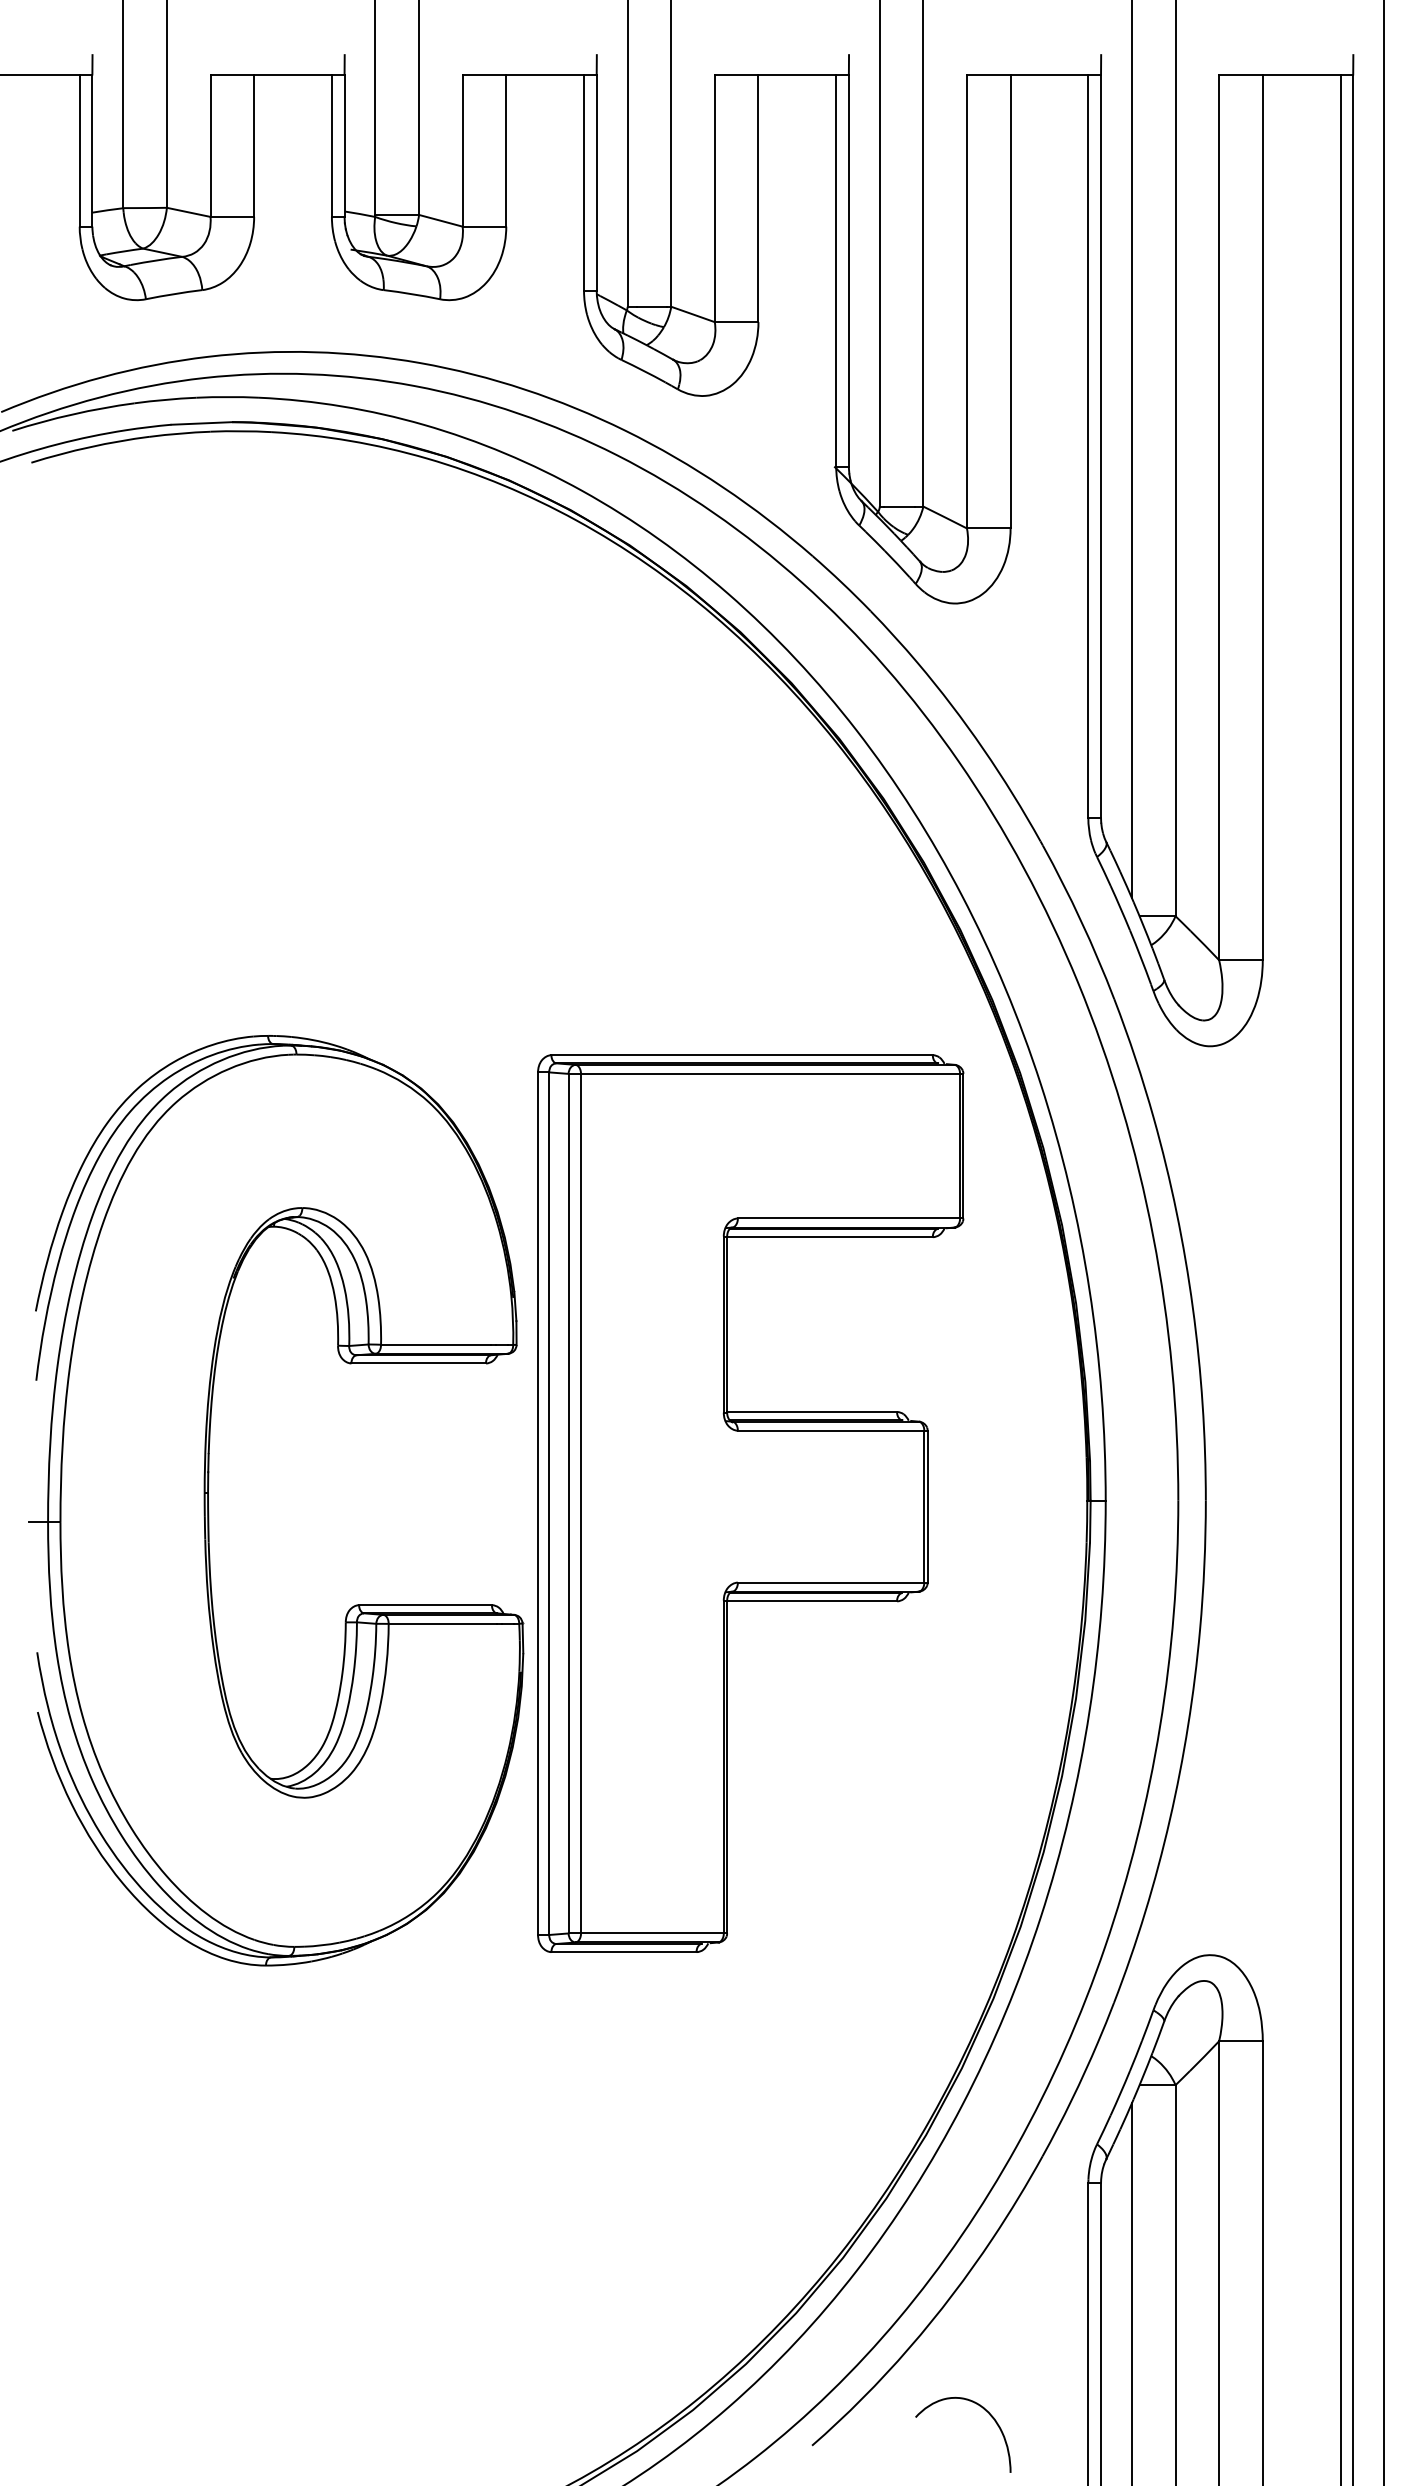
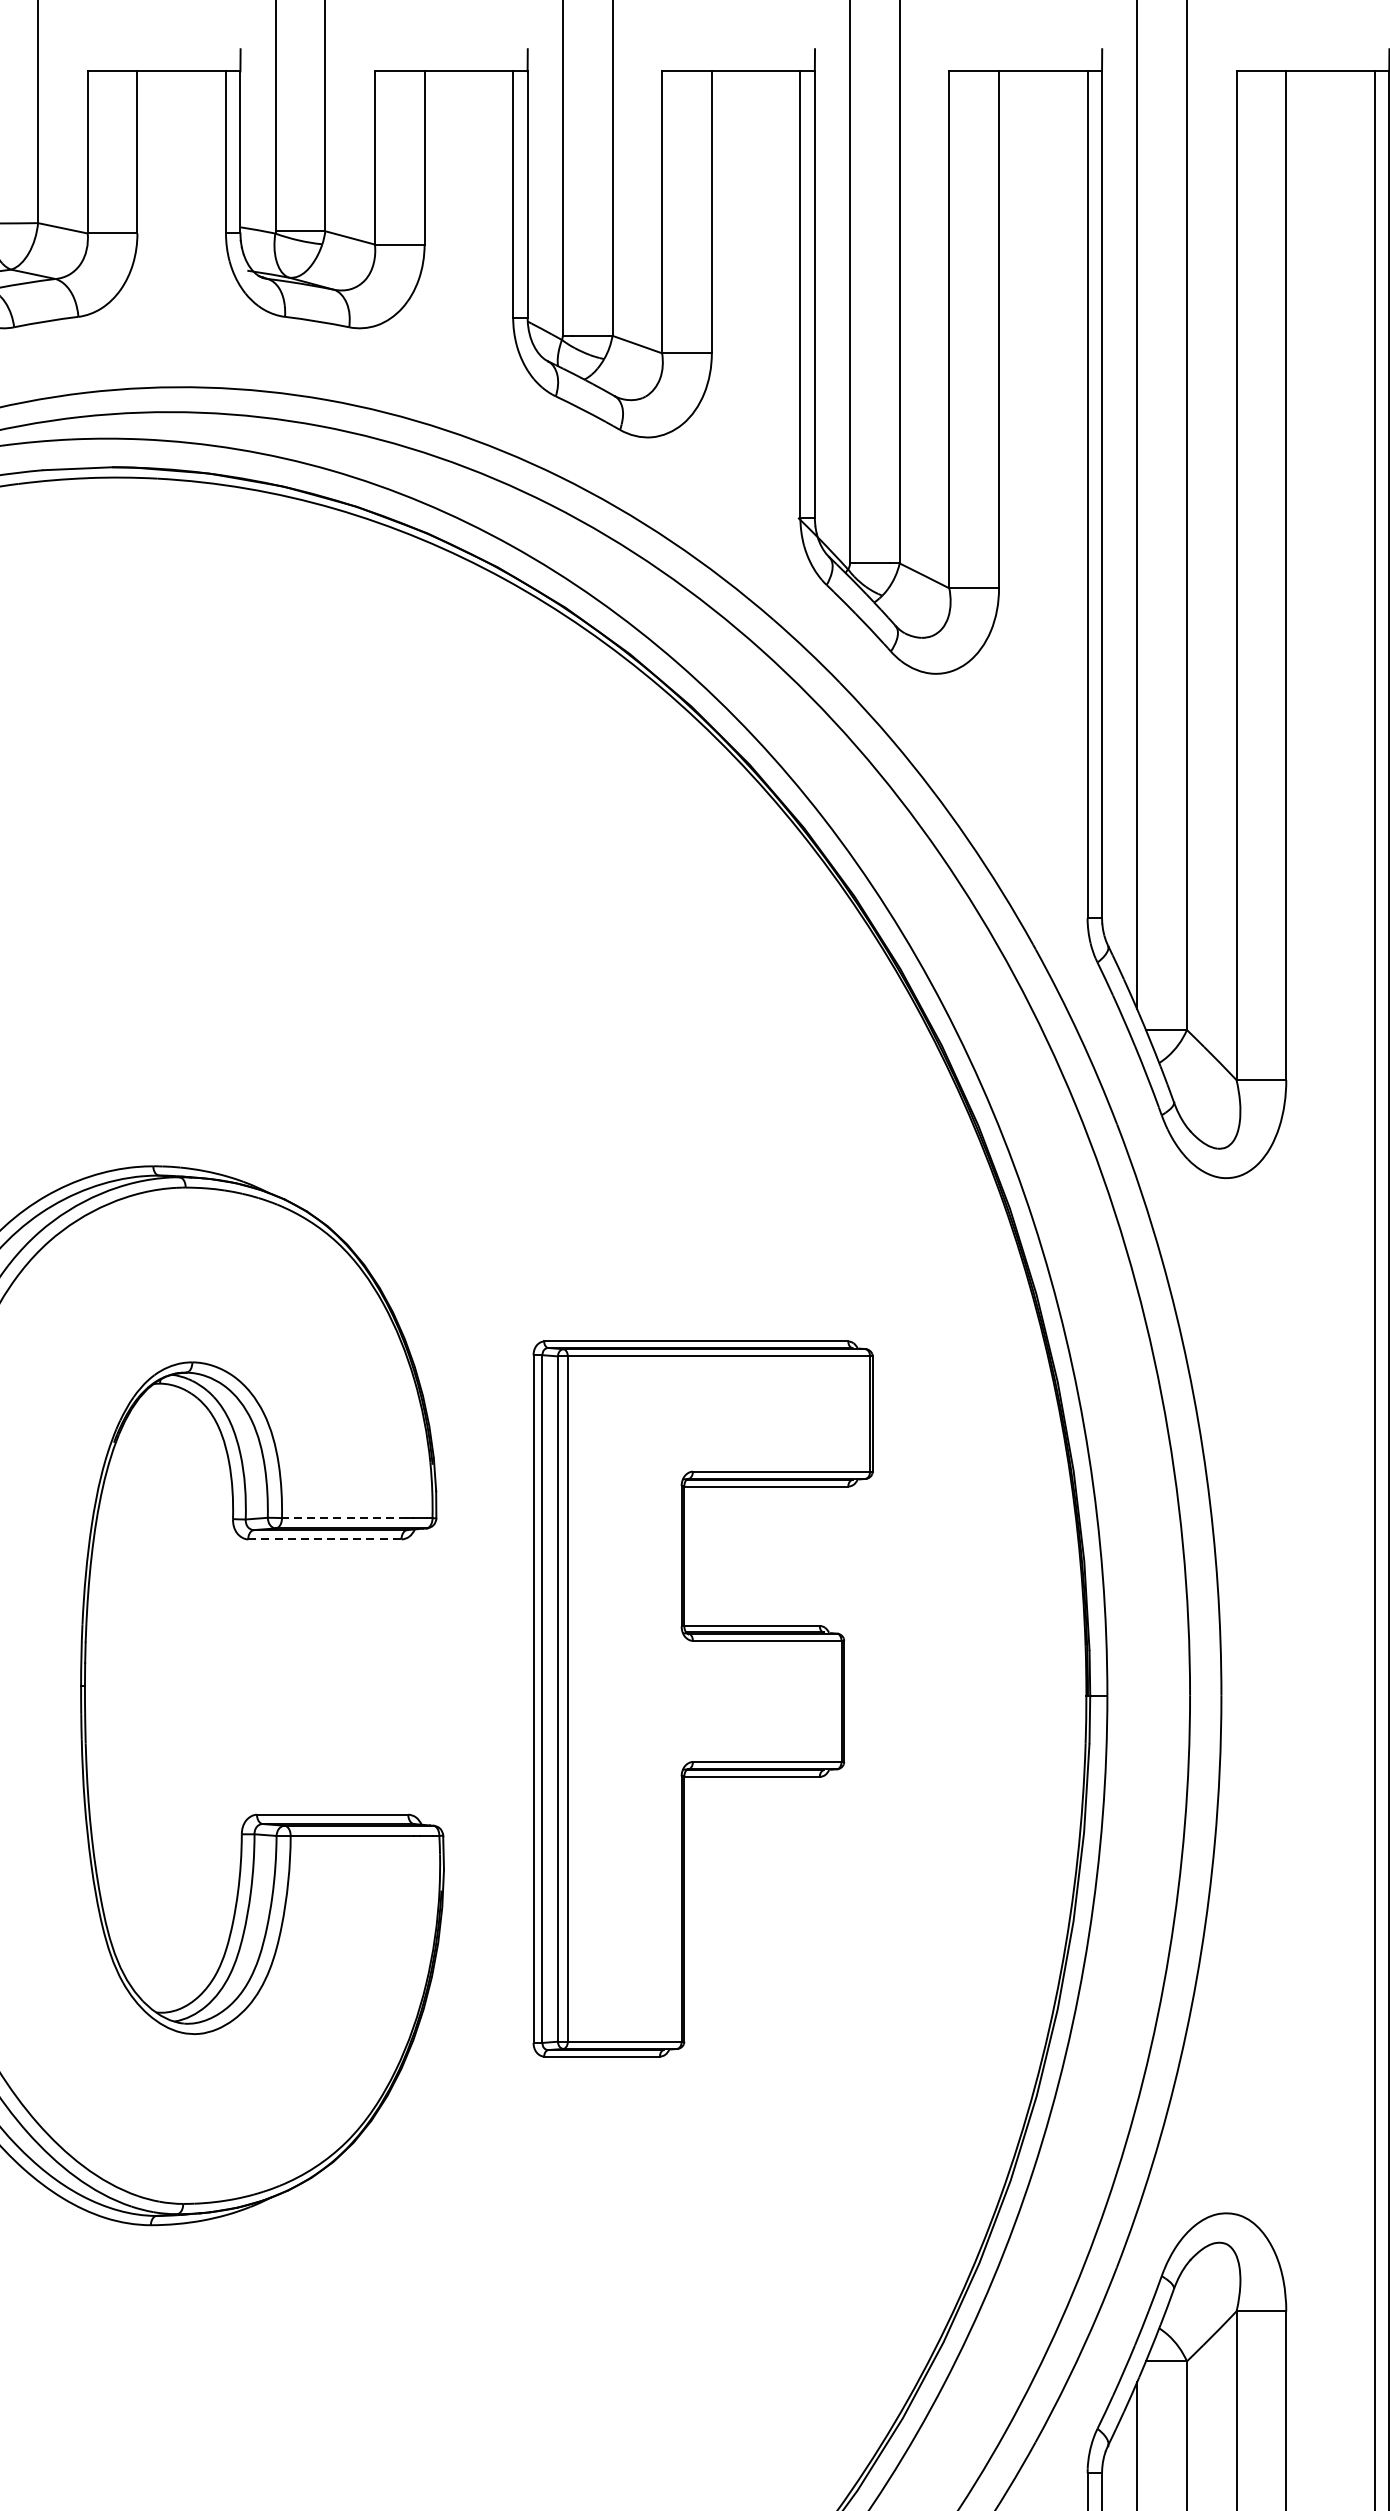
line: (435, 1344) -> (344, 1517), solid -> dashed
line: (419, 1363) -> (325, 1539), solid -> dashed
part: (750, 1503) -> (702, 1698), size x0.7

